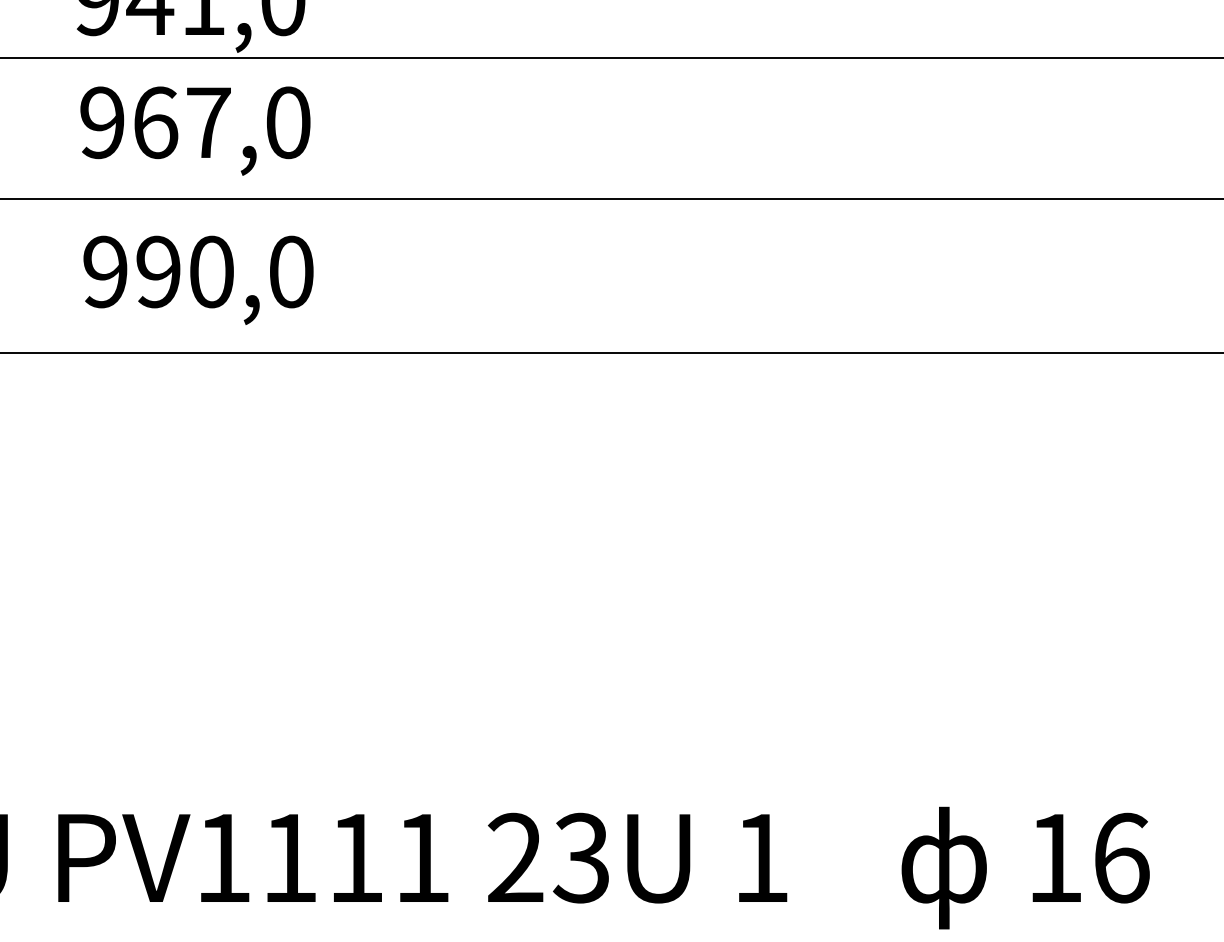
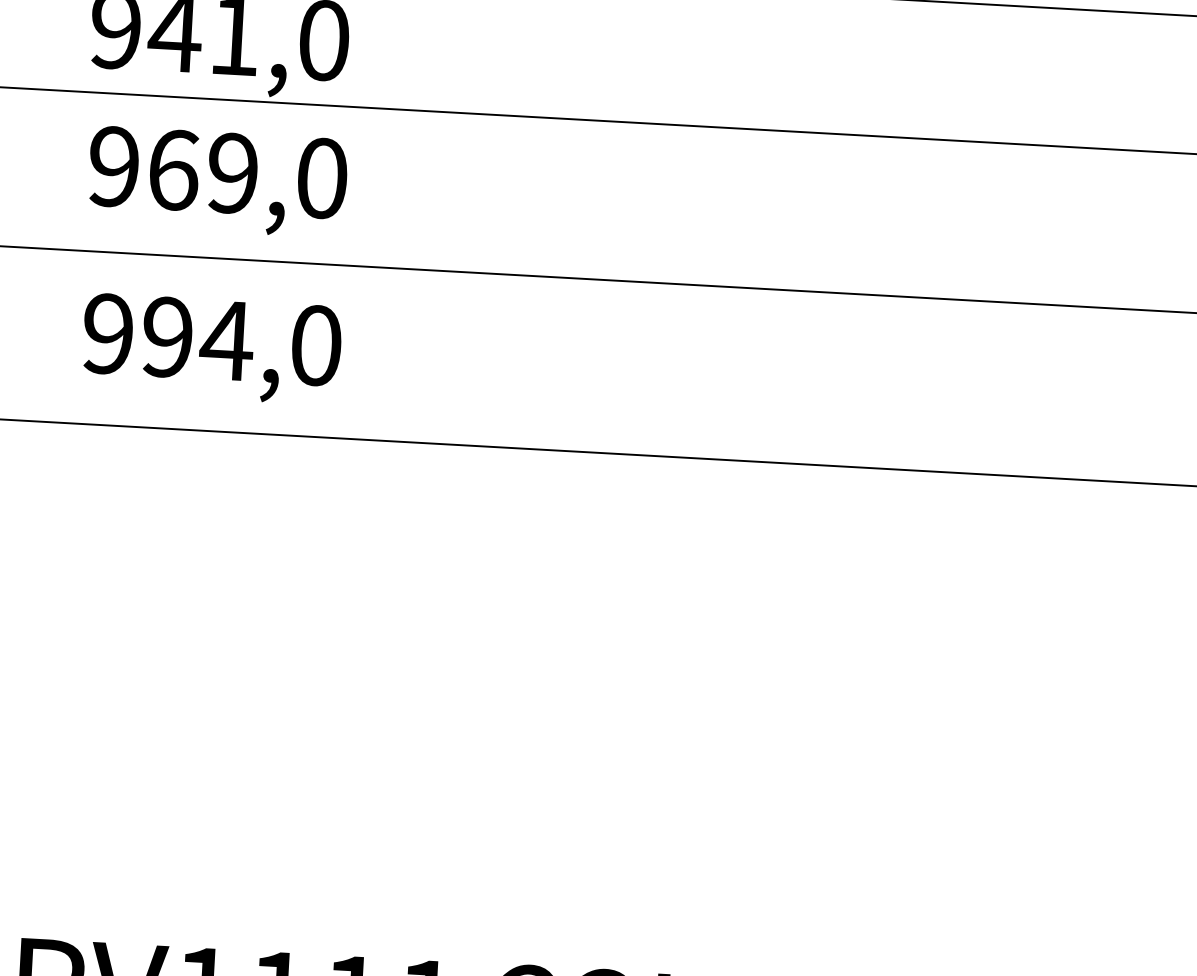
text: (208, 122) -> (232, 173), 967,0 -> 969,0
text: (211, 271) -> (226, 340), 990,0 -> 994,0

